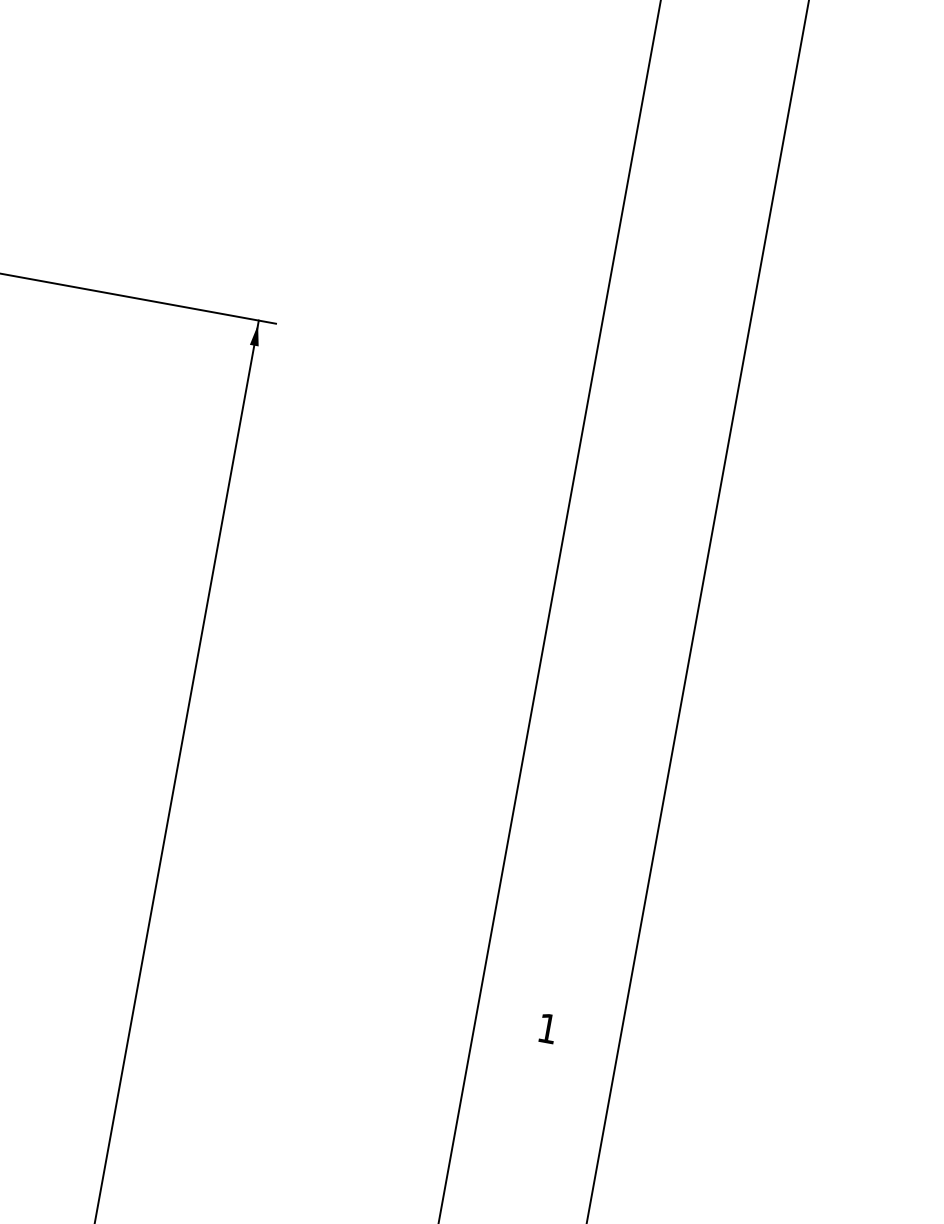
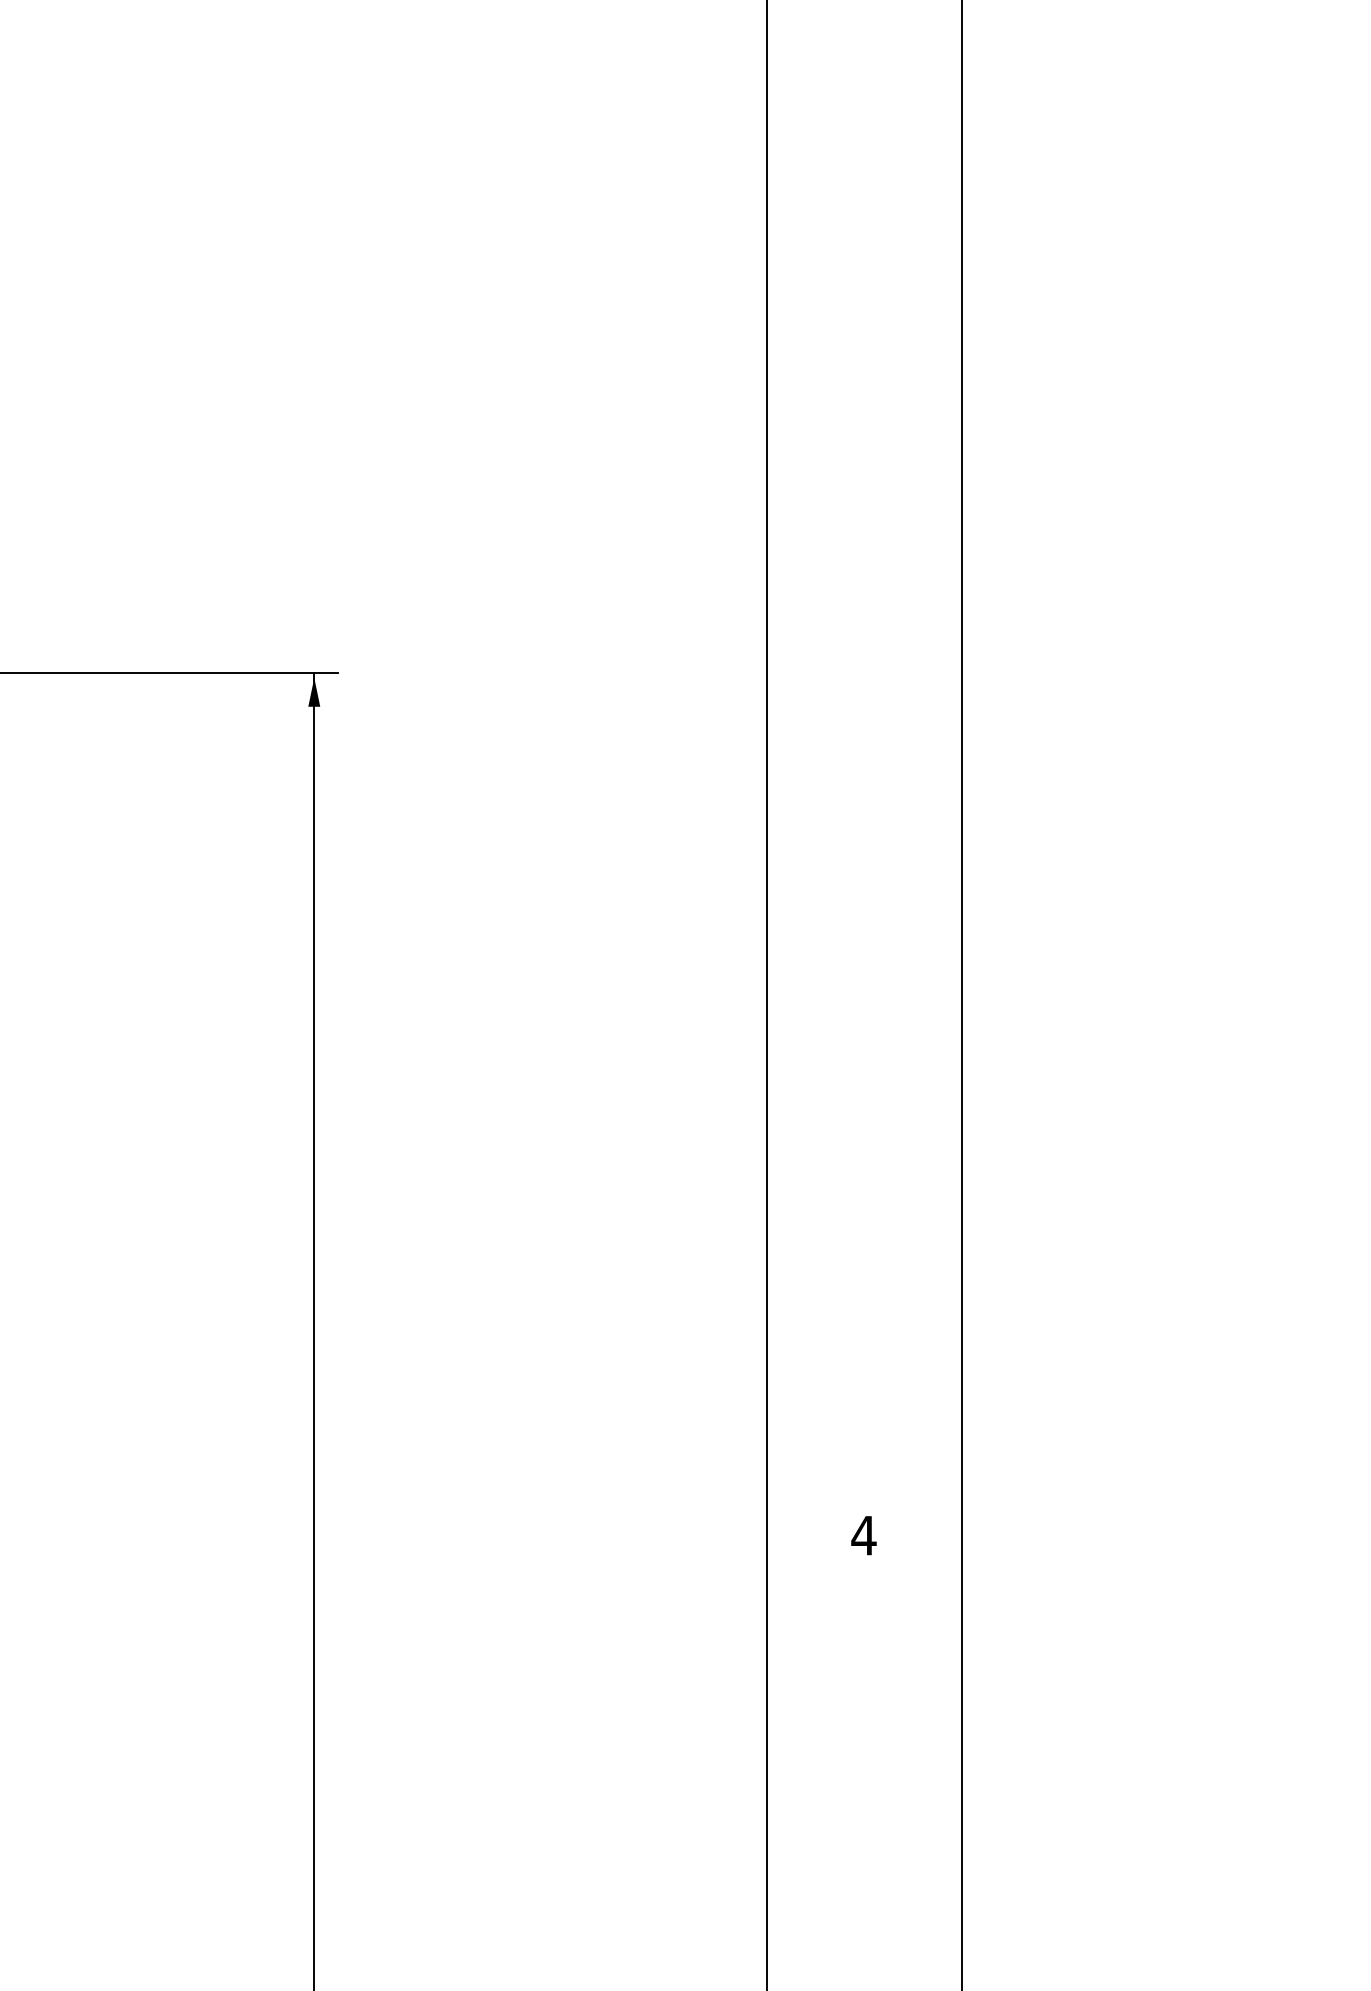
text: (547, 1028) -> (863, 1535), 1 -> 4

